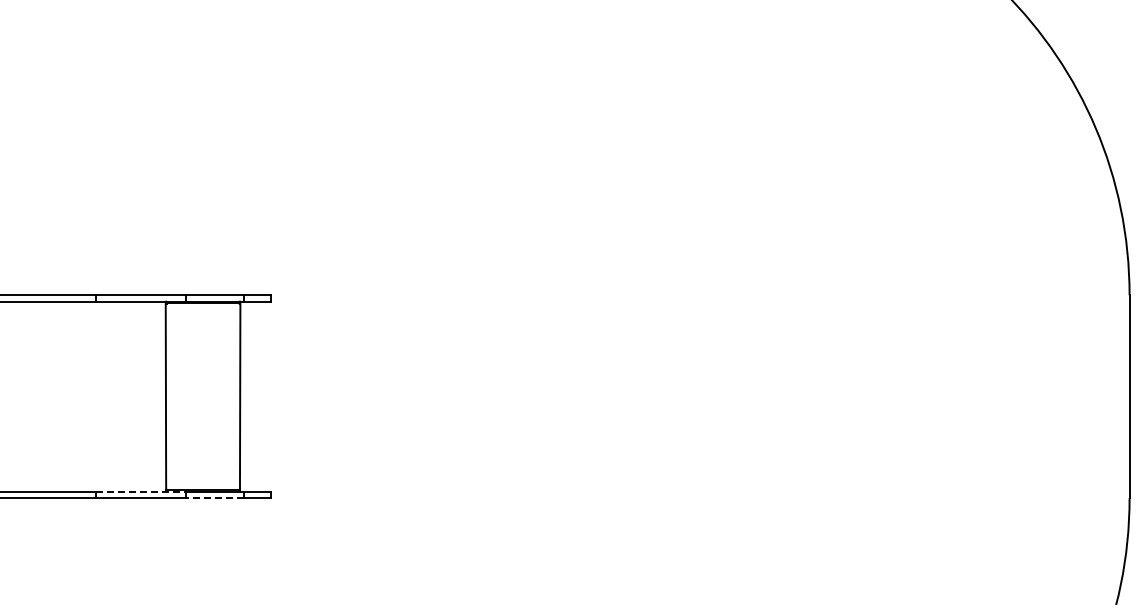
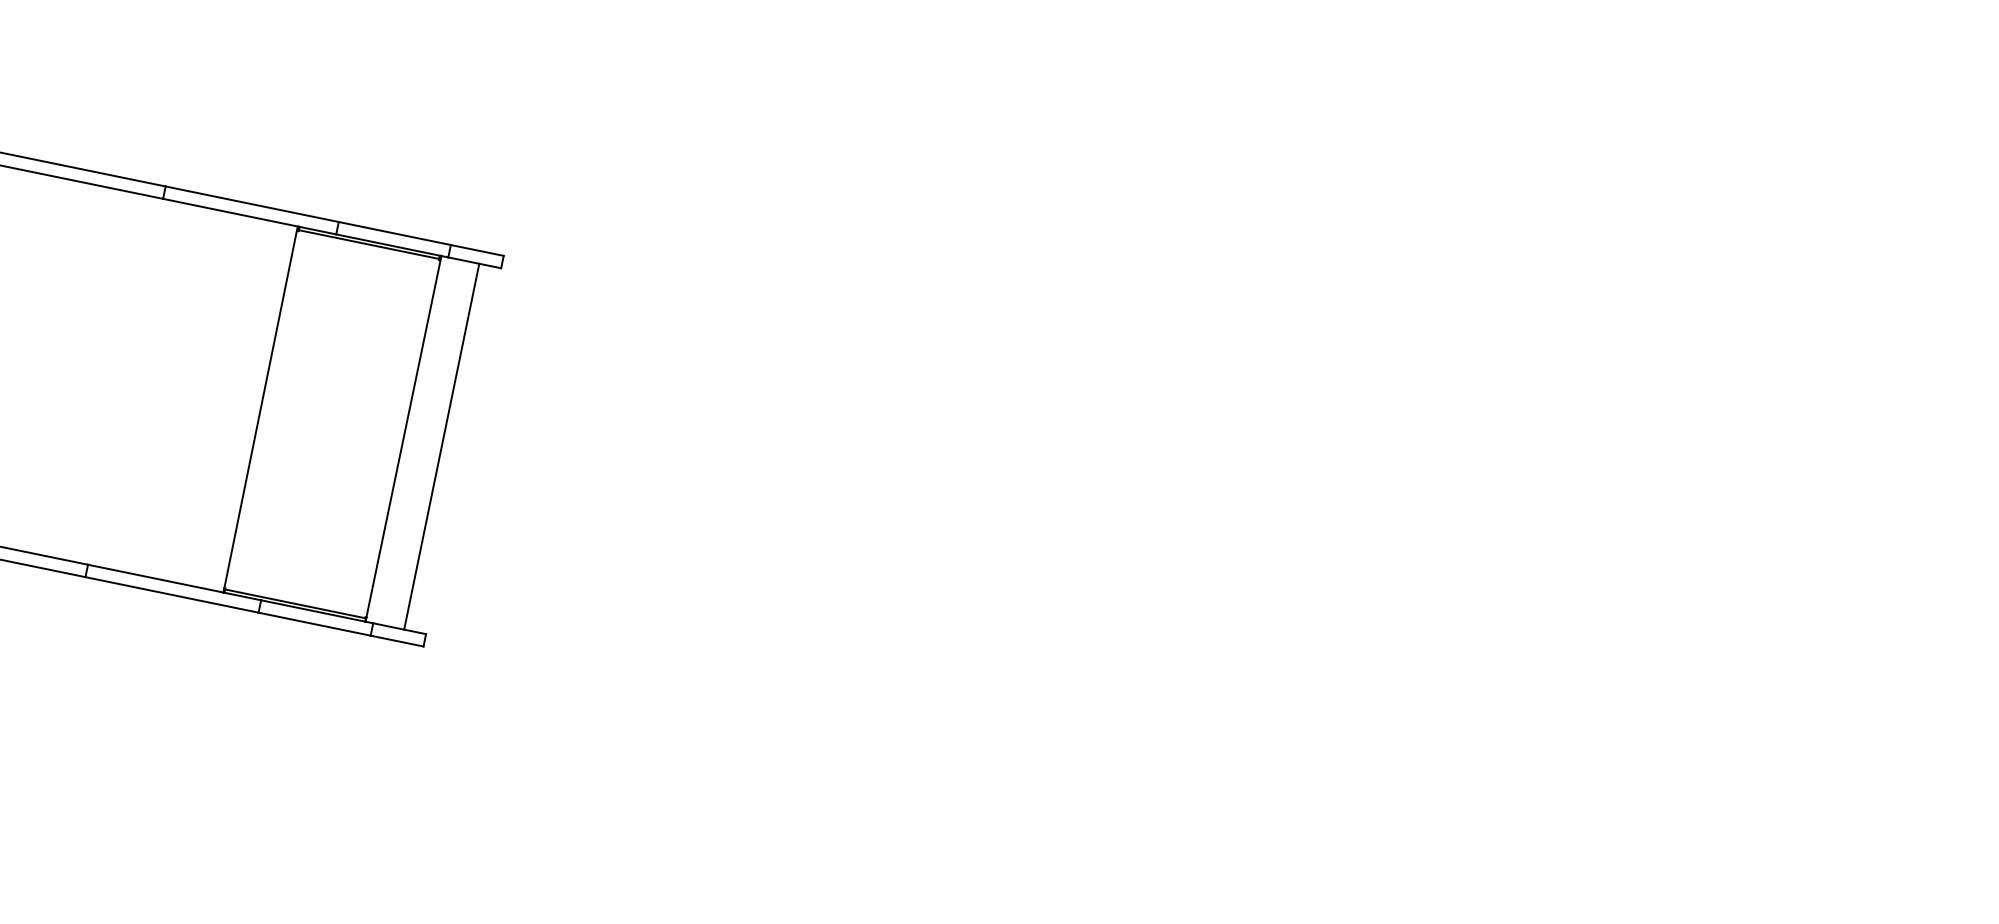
line: (260, 396) -> (442, 446), added
line: (140, 491) -> (174, 581), dashed -> solid
line: (214, 498) -> (313, 624), dashed -> solid

